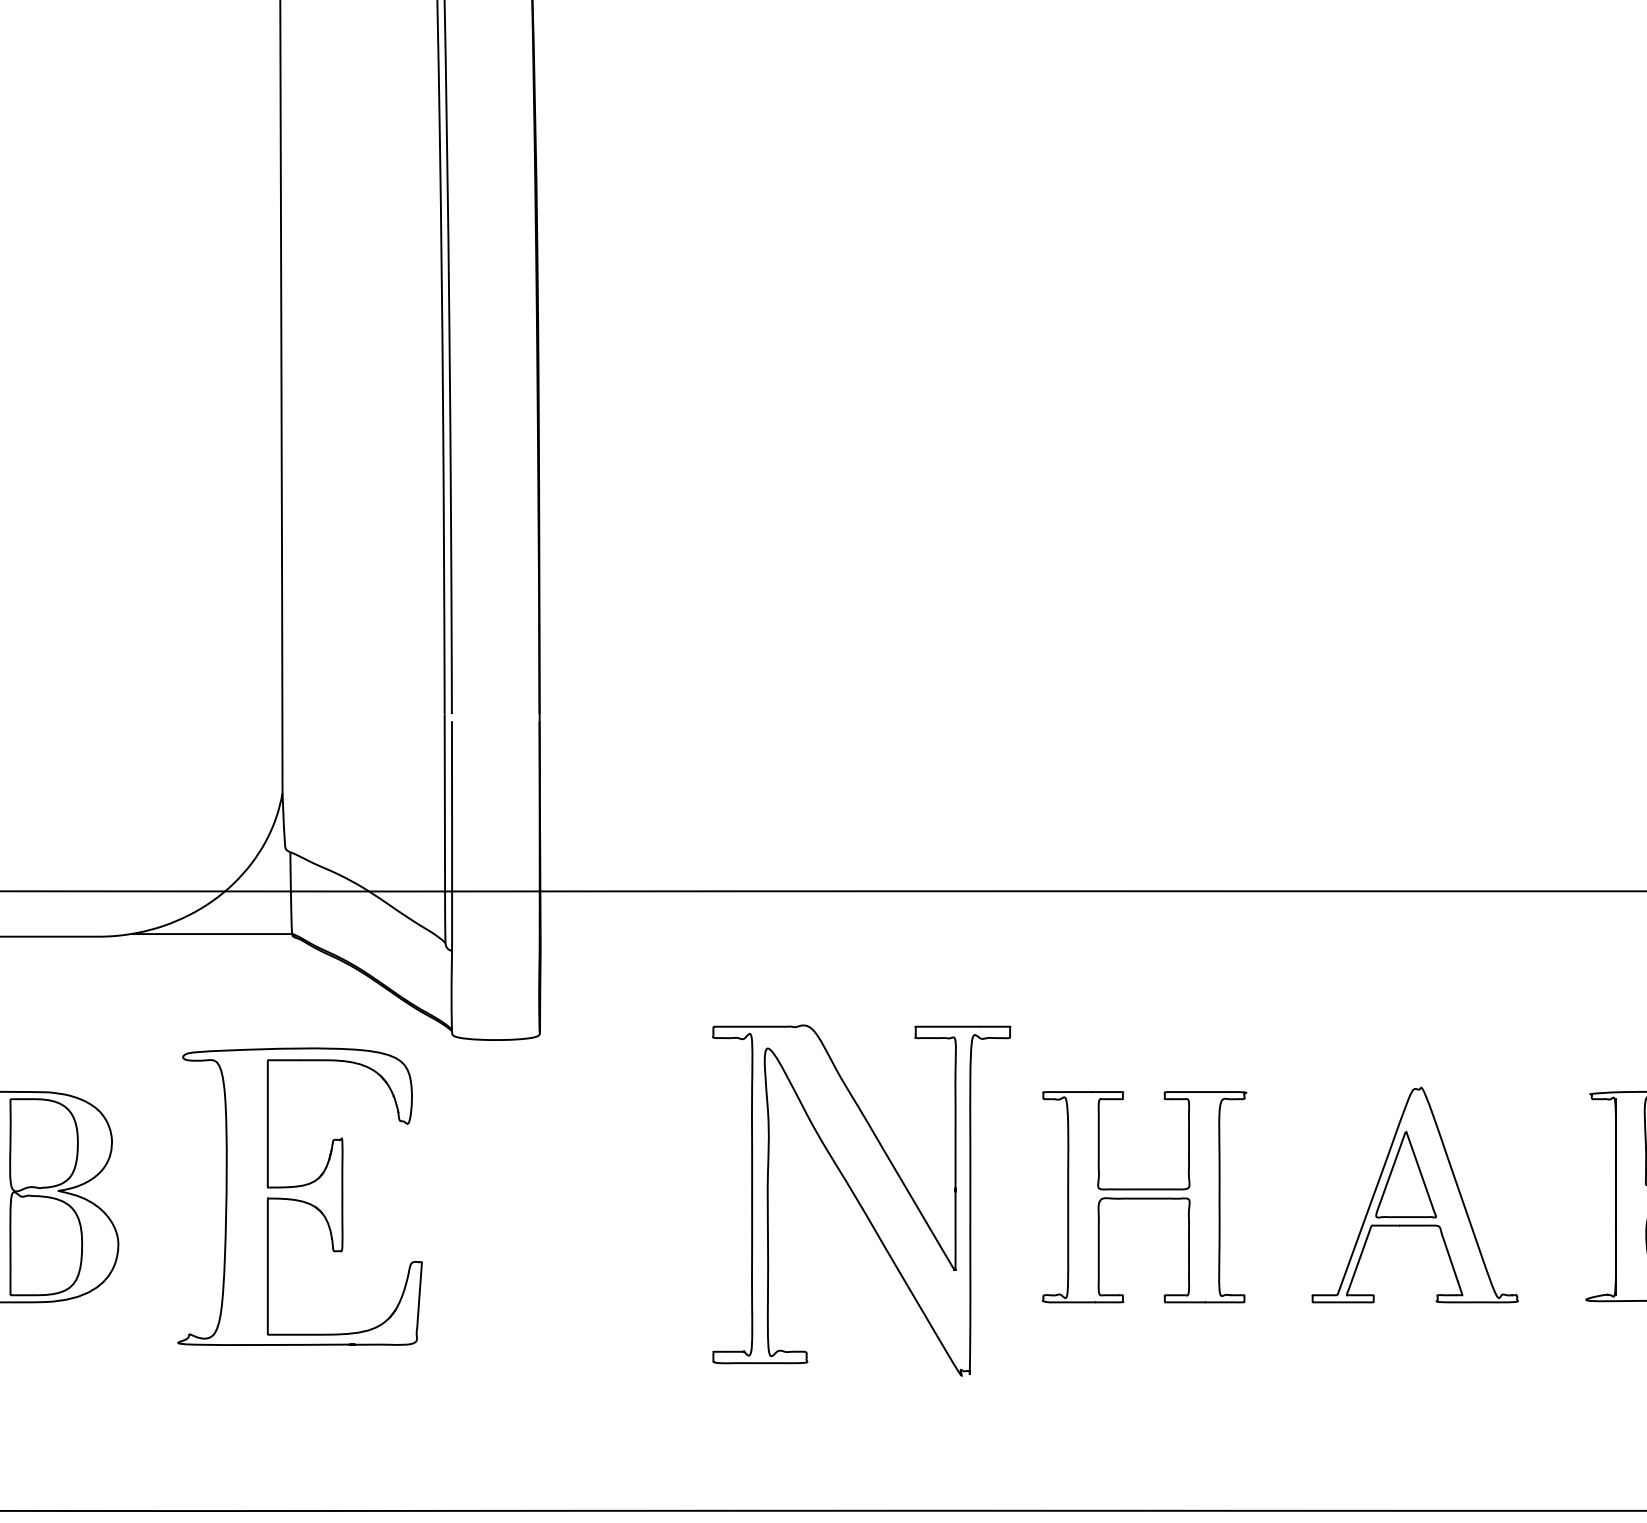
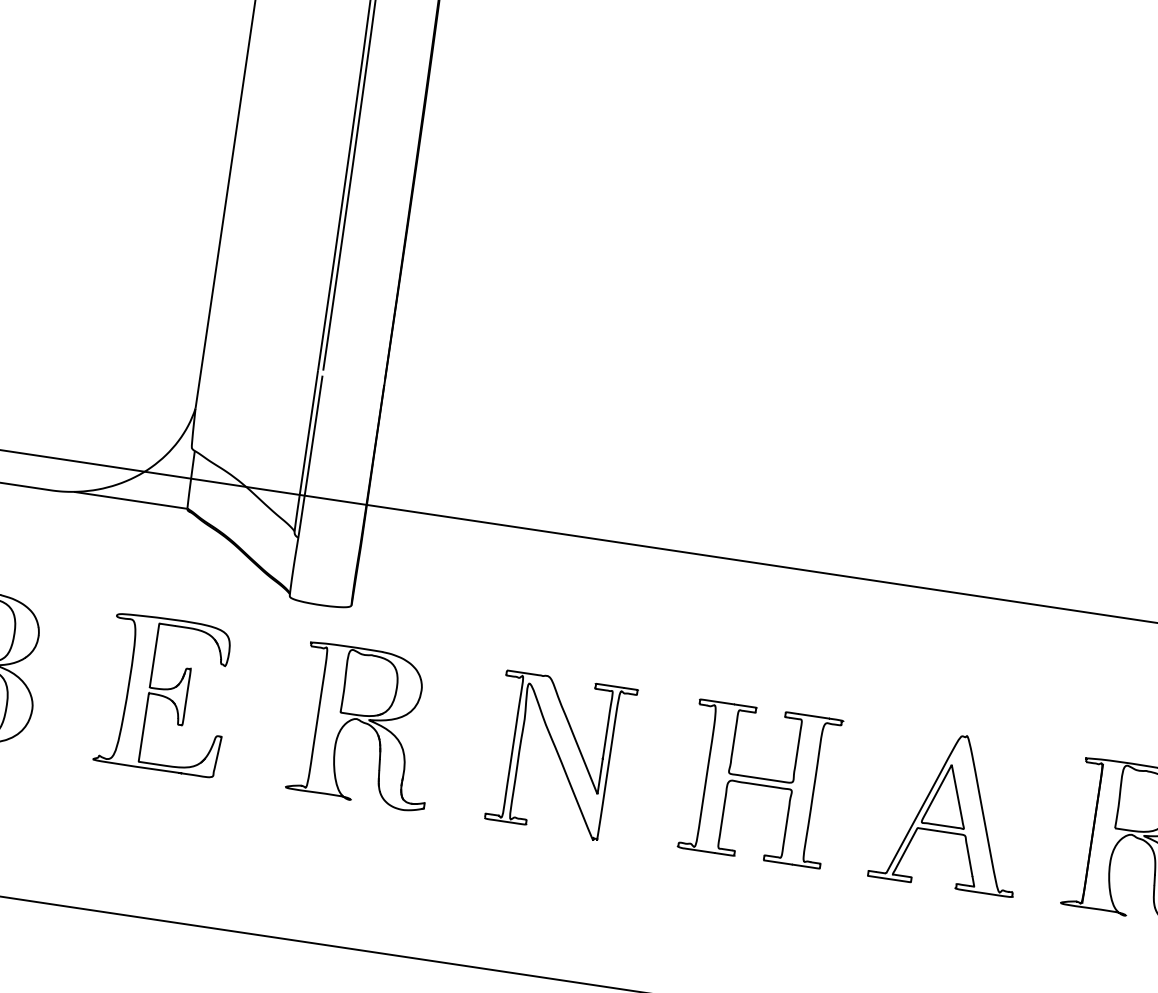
part: (299, 1196) -> (165, 694), size x0.71
part: (584, 1199) -> (365, 726), added
part: (861, 1200) -> (560, 756), size x0.62

